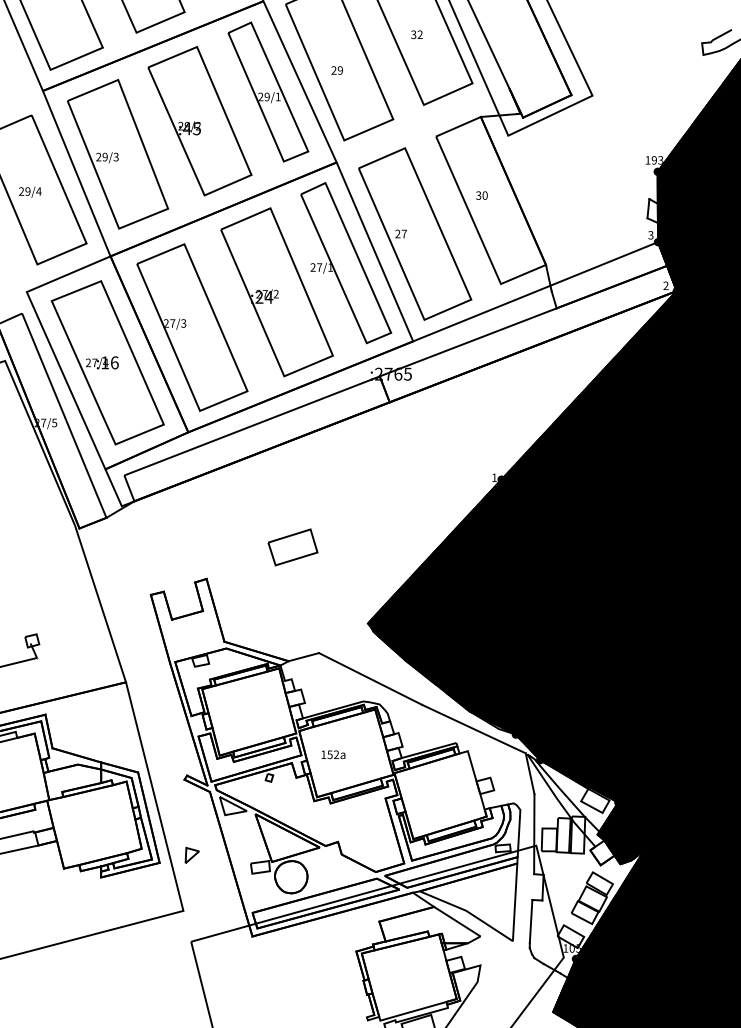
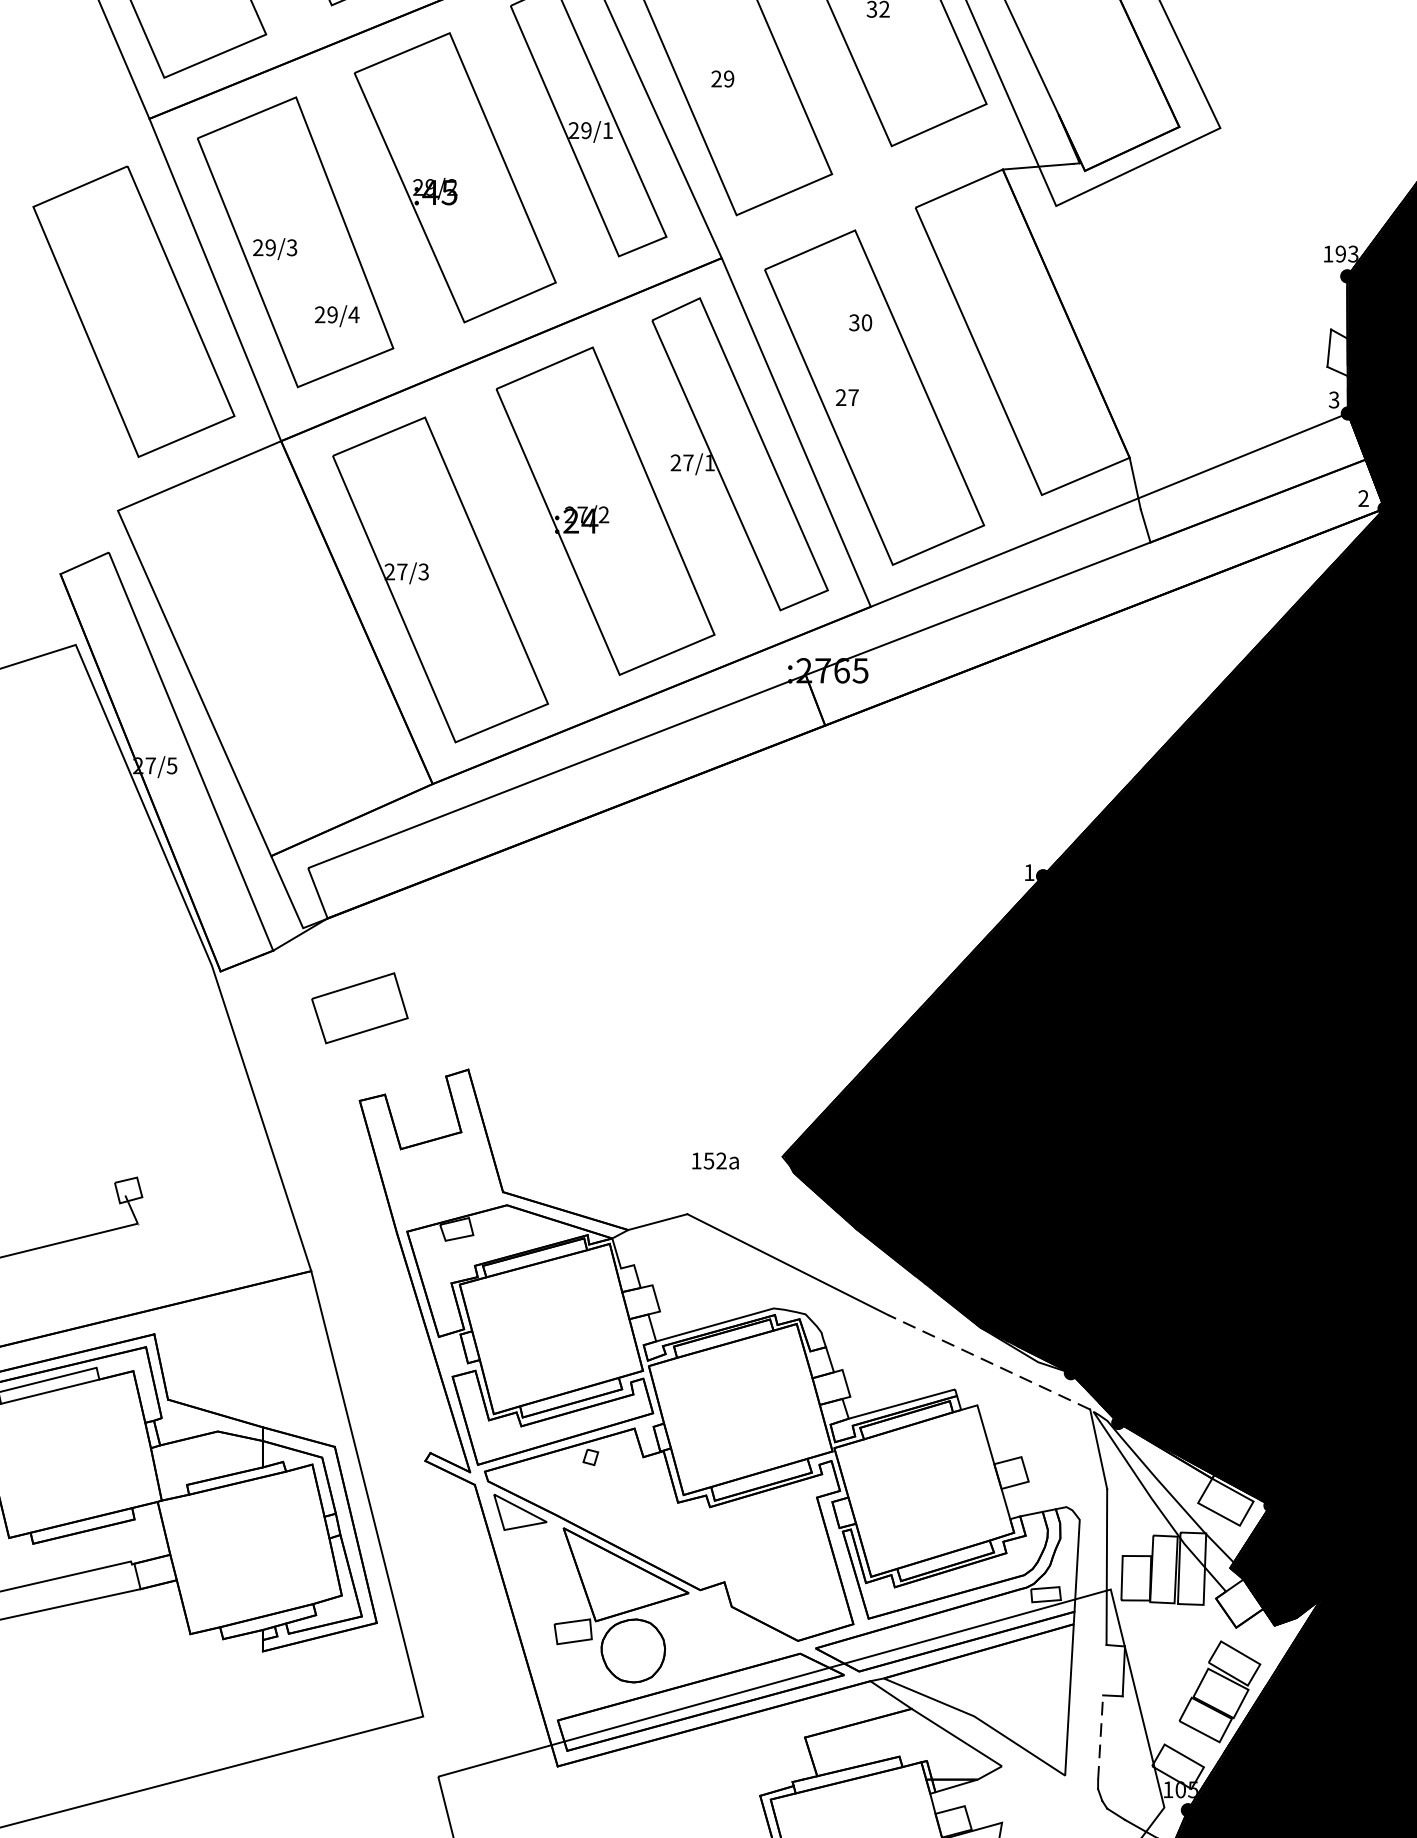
text: (30, 191) -> (337, 314), moved
text: (481, 195) -> (859, 322), moved
part: (107, 362) -> (275, 647), removed
part: (292, 547) -> (358, 1008), moved
line: (473, 728) -> (988, 1361), solid -> dashed
text: (333, 754) -> (715, 1160), moved
part: (191, 854) -> (438, 1606), removed
line: (531, 921) -> (1101, 1737), solid -> dashed

